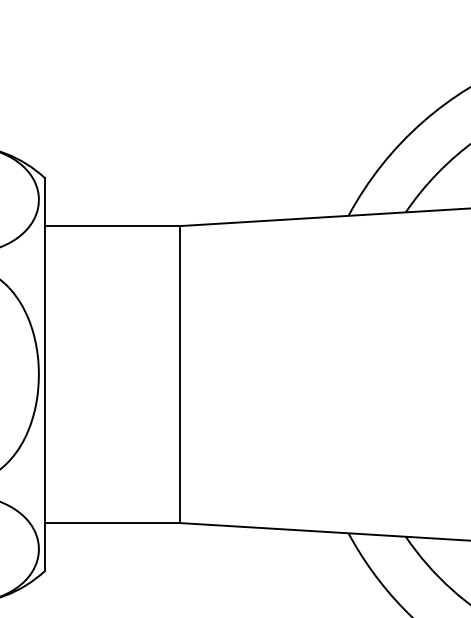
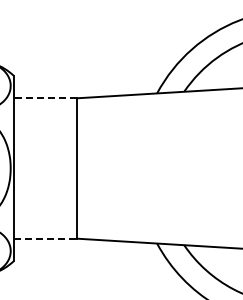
line: (112, 226) -> (45, 98), solid -> dashed
line: (112, 522) -> (45, 238), solid -> dashed

